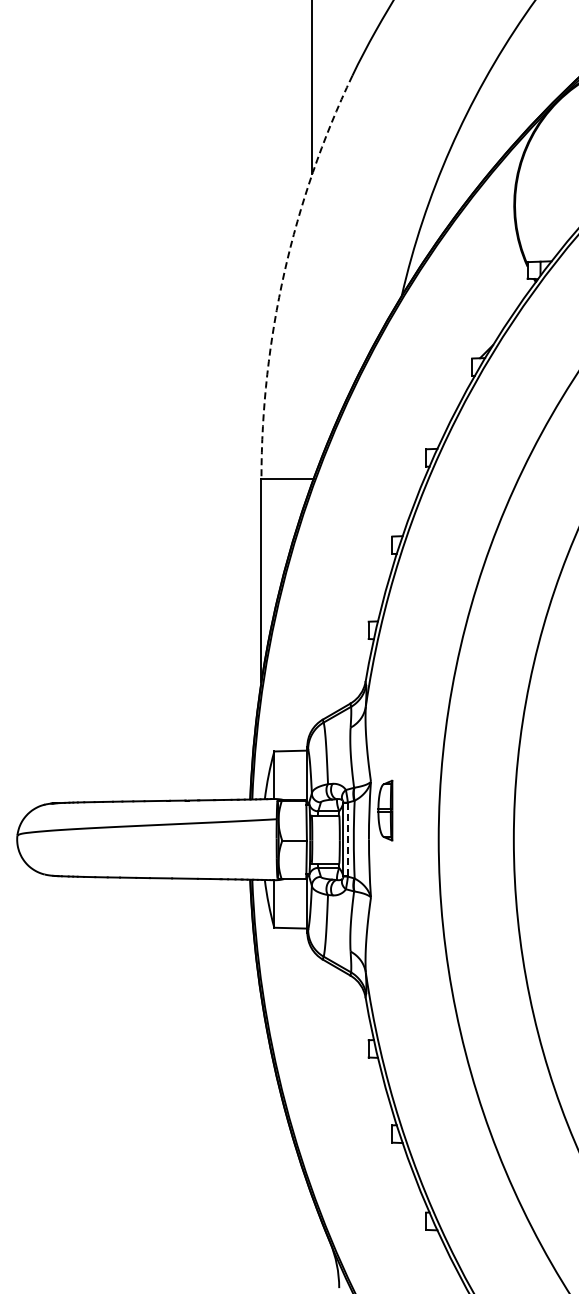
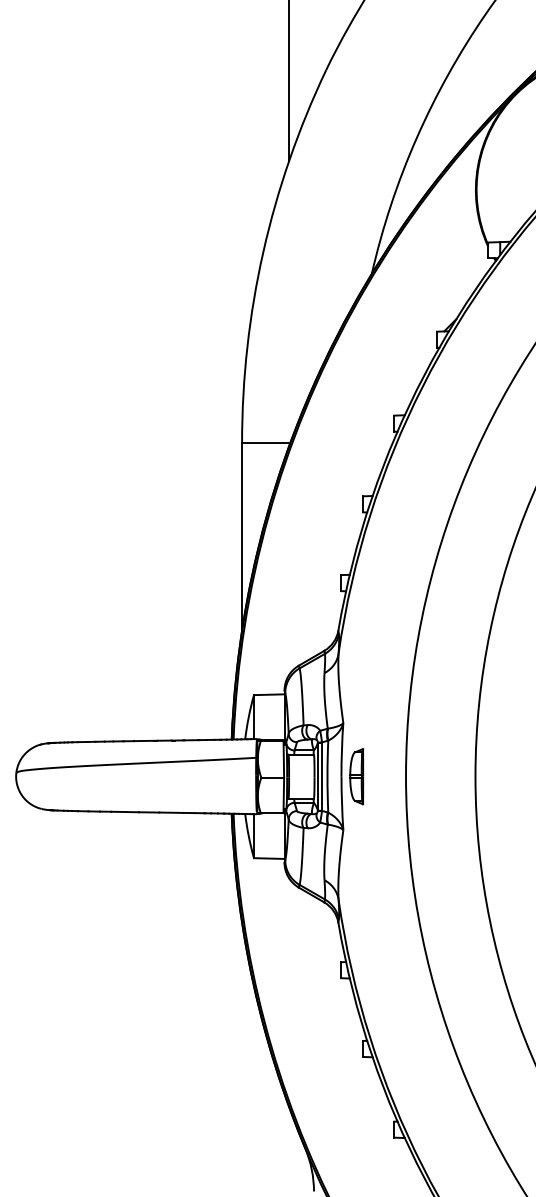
arc: (284, 272) -> (263, 252), dashed -> solid
part: (385, 810) -> (356, 776), moved
line: (347, 839) -> (321, 776), dashed -> solid

